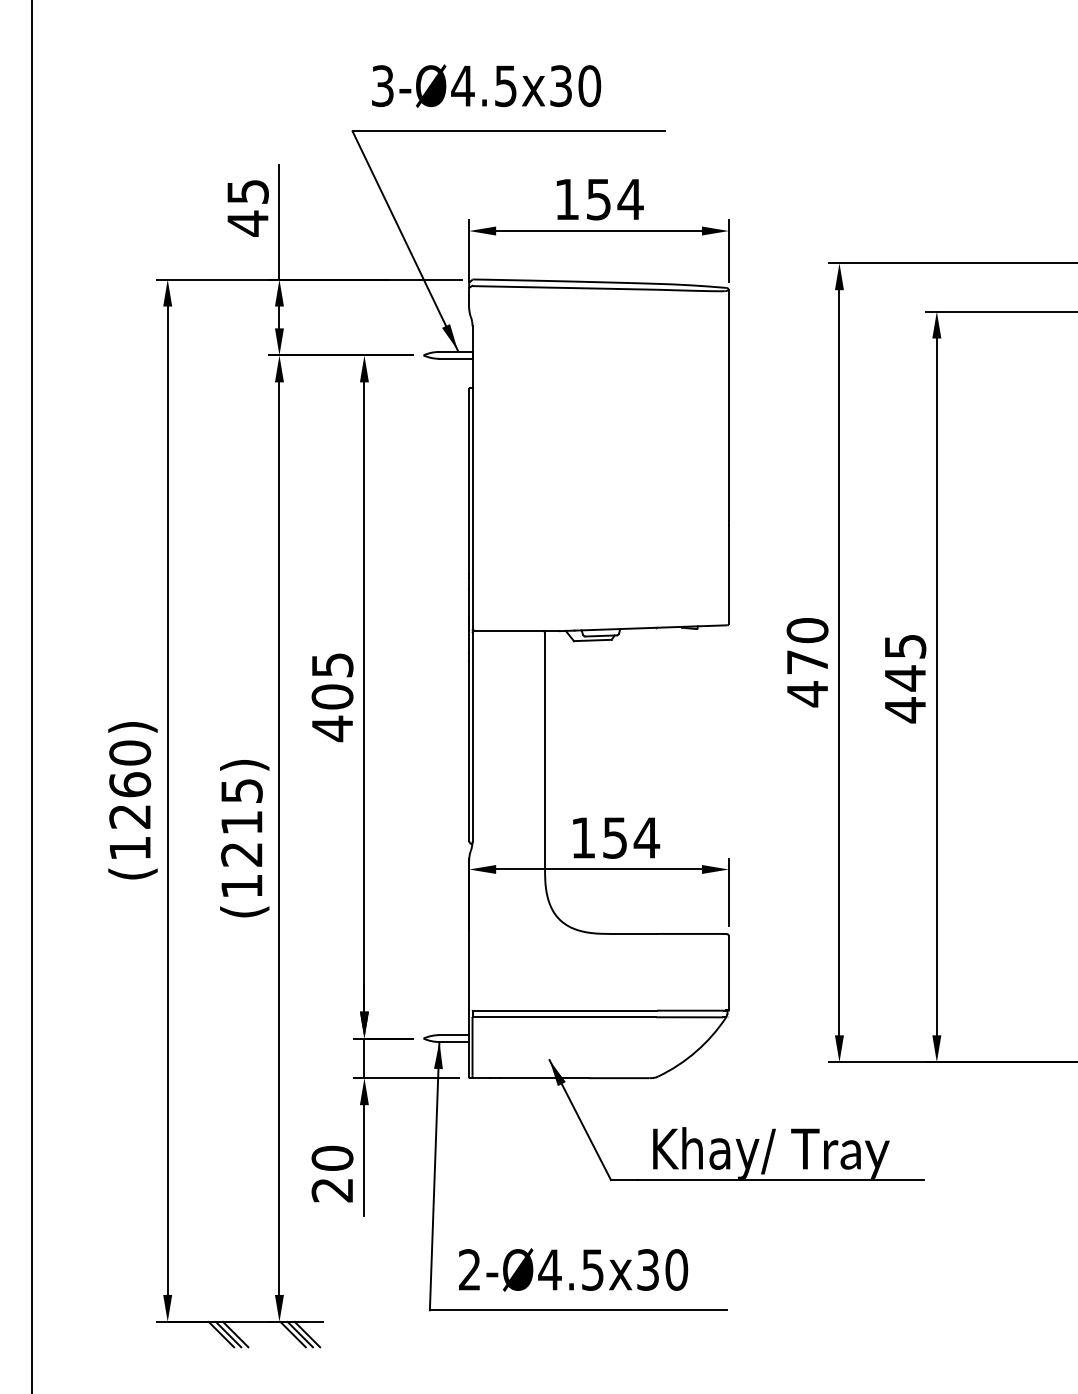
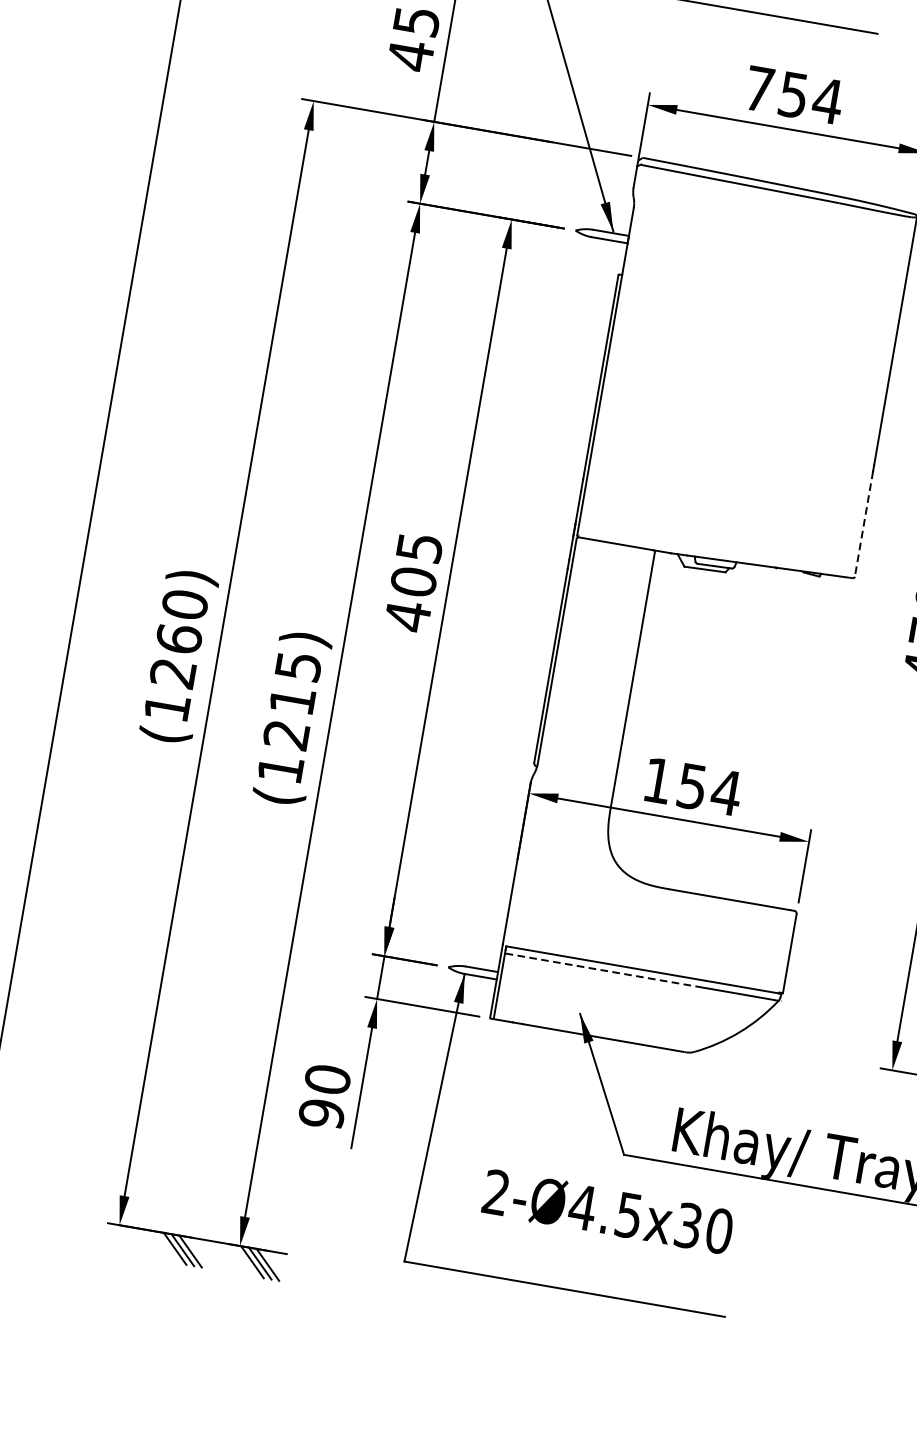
text: (566, 199) -> (758, 89), 154 -> 754
line: (728, 574) -> (863, 523), solid -> dashed
line: (564, 1017) -> (604, 970), solid -> dashed
text: (332, 1189) -> (321, 1113), 20 -> 90
text: (573, 1269) -> (608, 1211), moved

